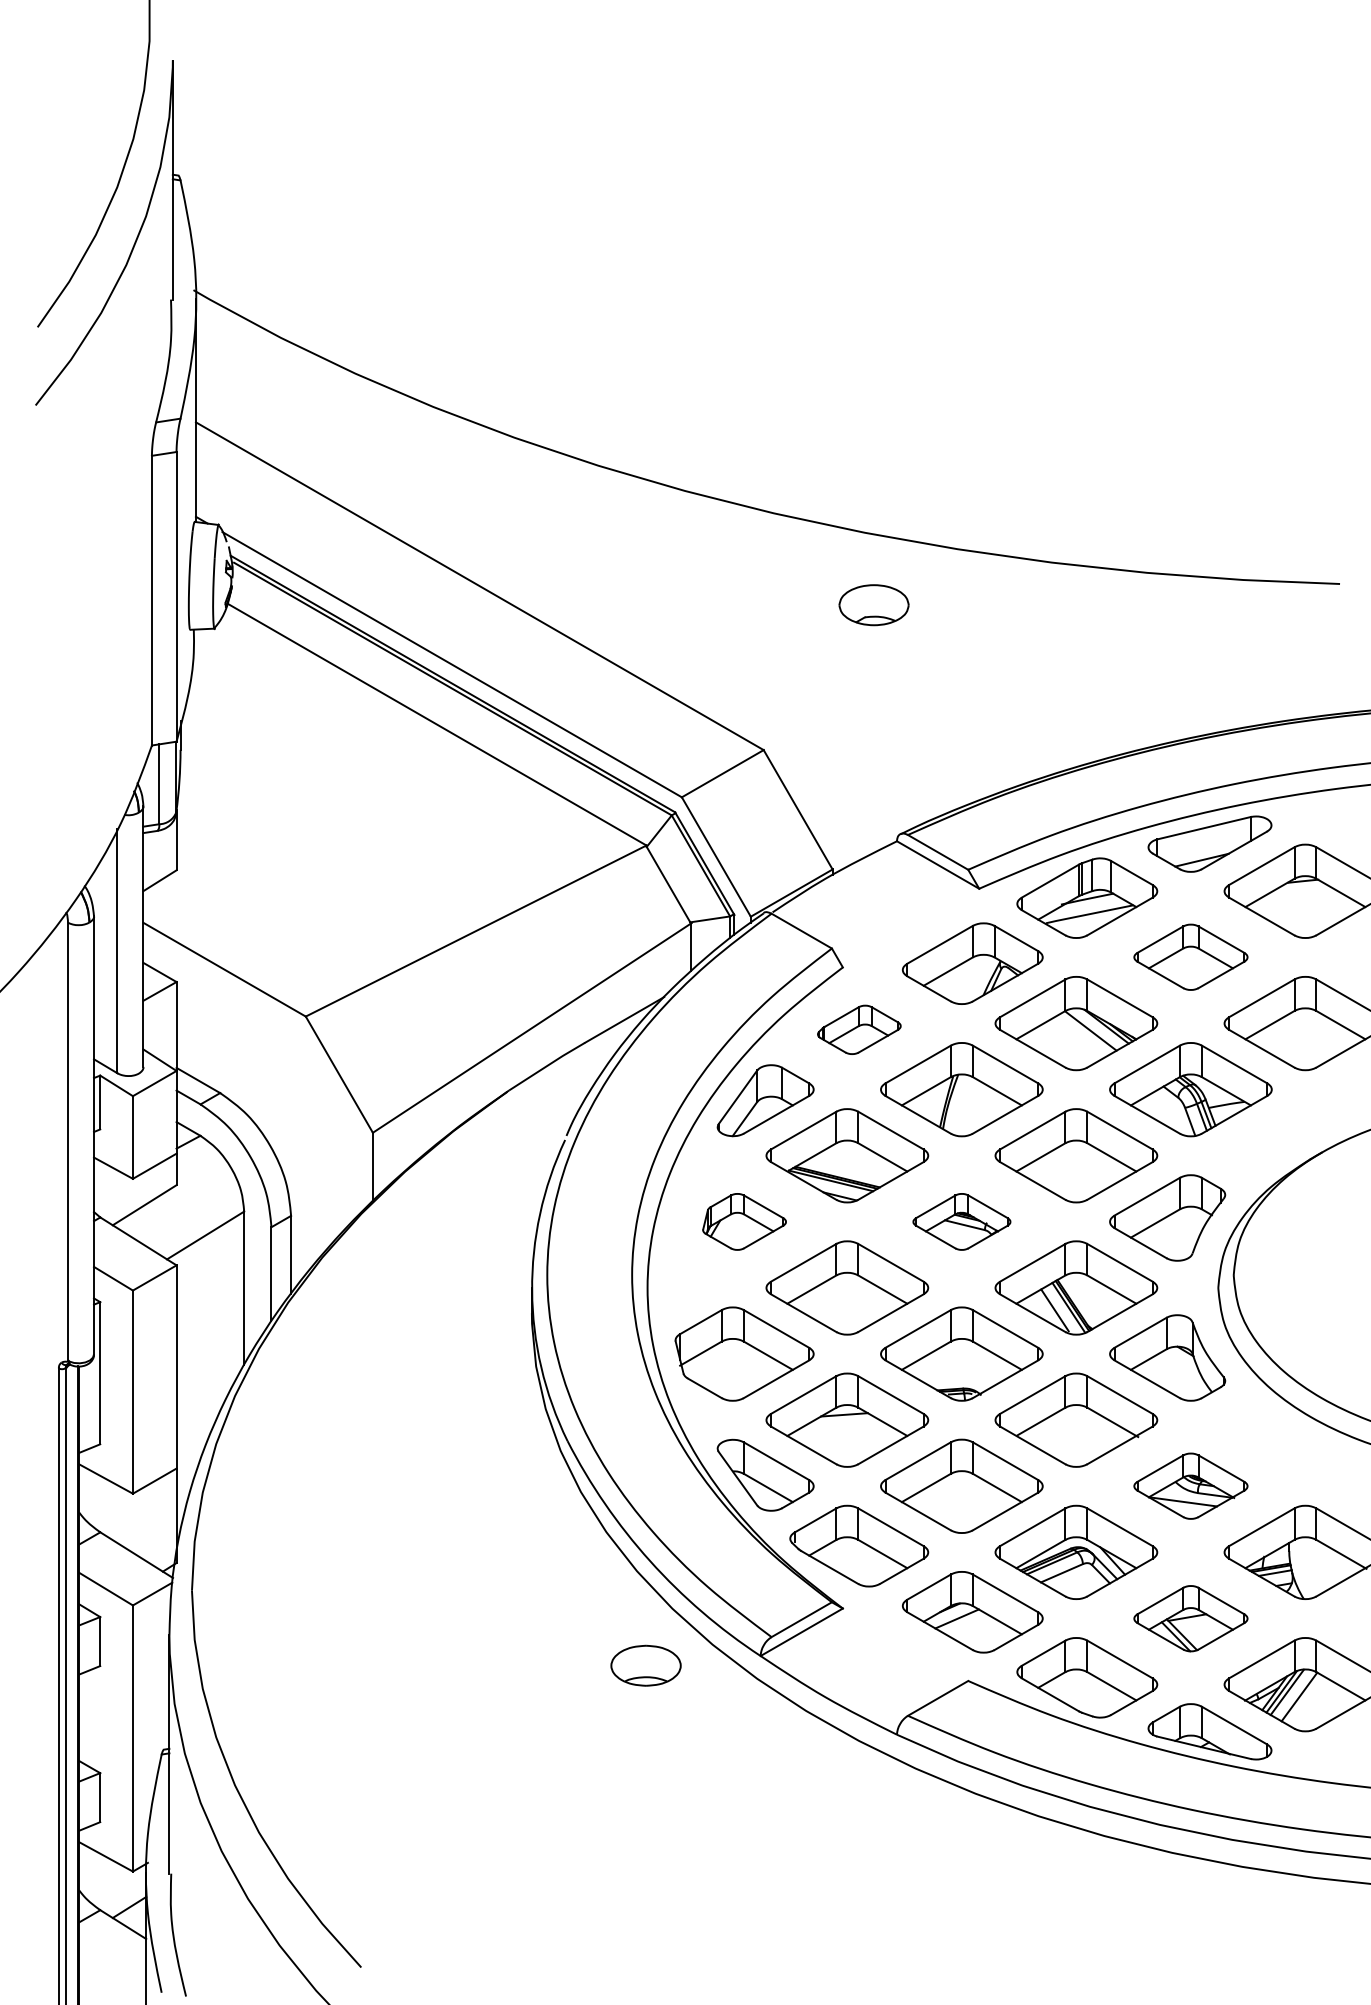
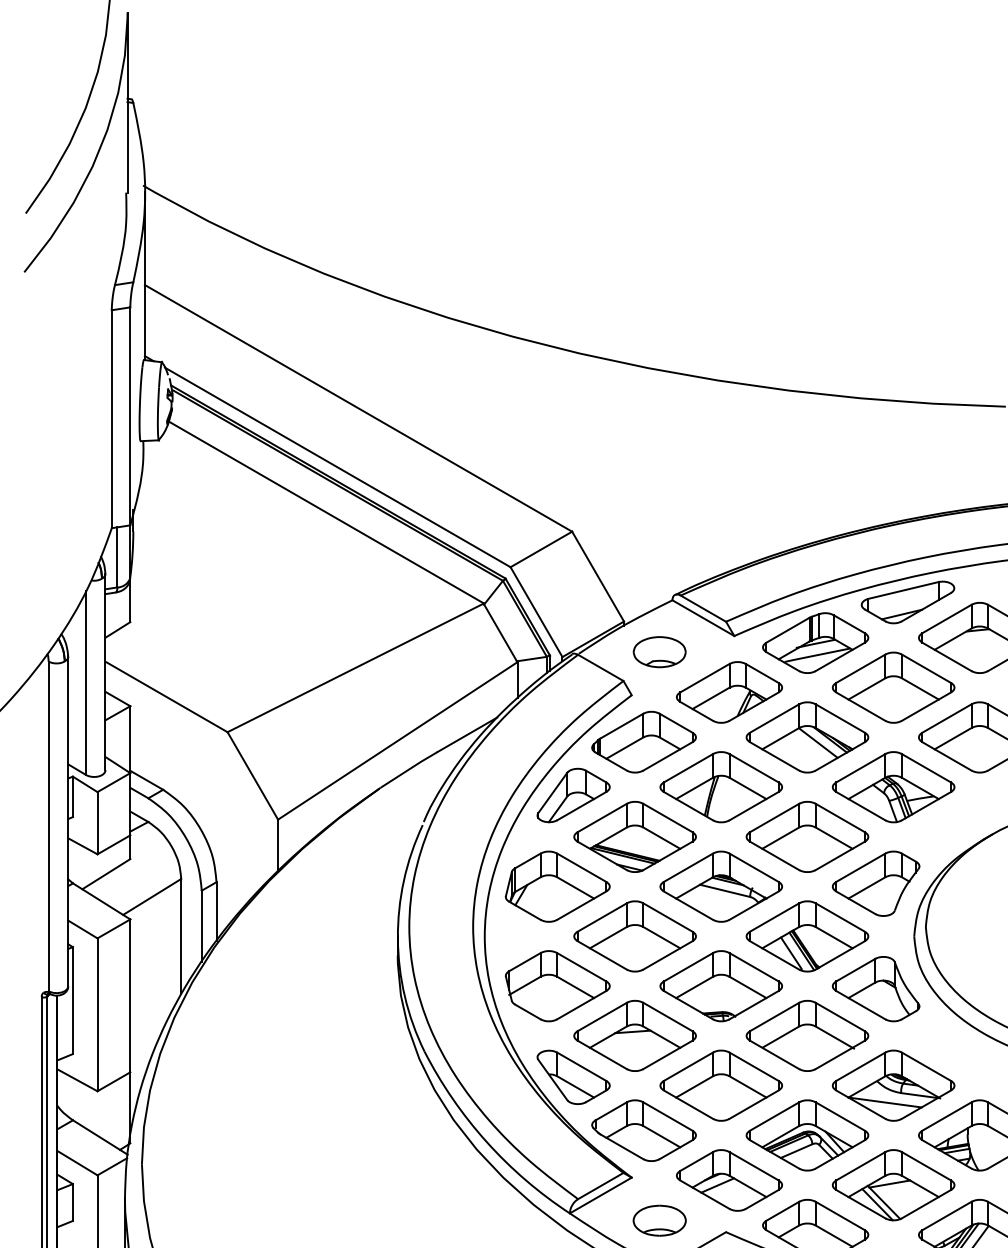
part: (873, 605) -> (659, 652), moved
part: (1190, 956) -> (893, 687), size x1.43
part: (859, 1029) -> (644, 741), size x1.67
part: (744, 1221) -> (557, 886), size x1.67
part: (961, 1221) -> (721, 886), size x1.67
part: (1190, 1485) -> (893, 1085), size x1.43
part: (1190, 1618) -> (893, 1185), size x1.43
part: (645, 1665) -> (659, 1220), moved

